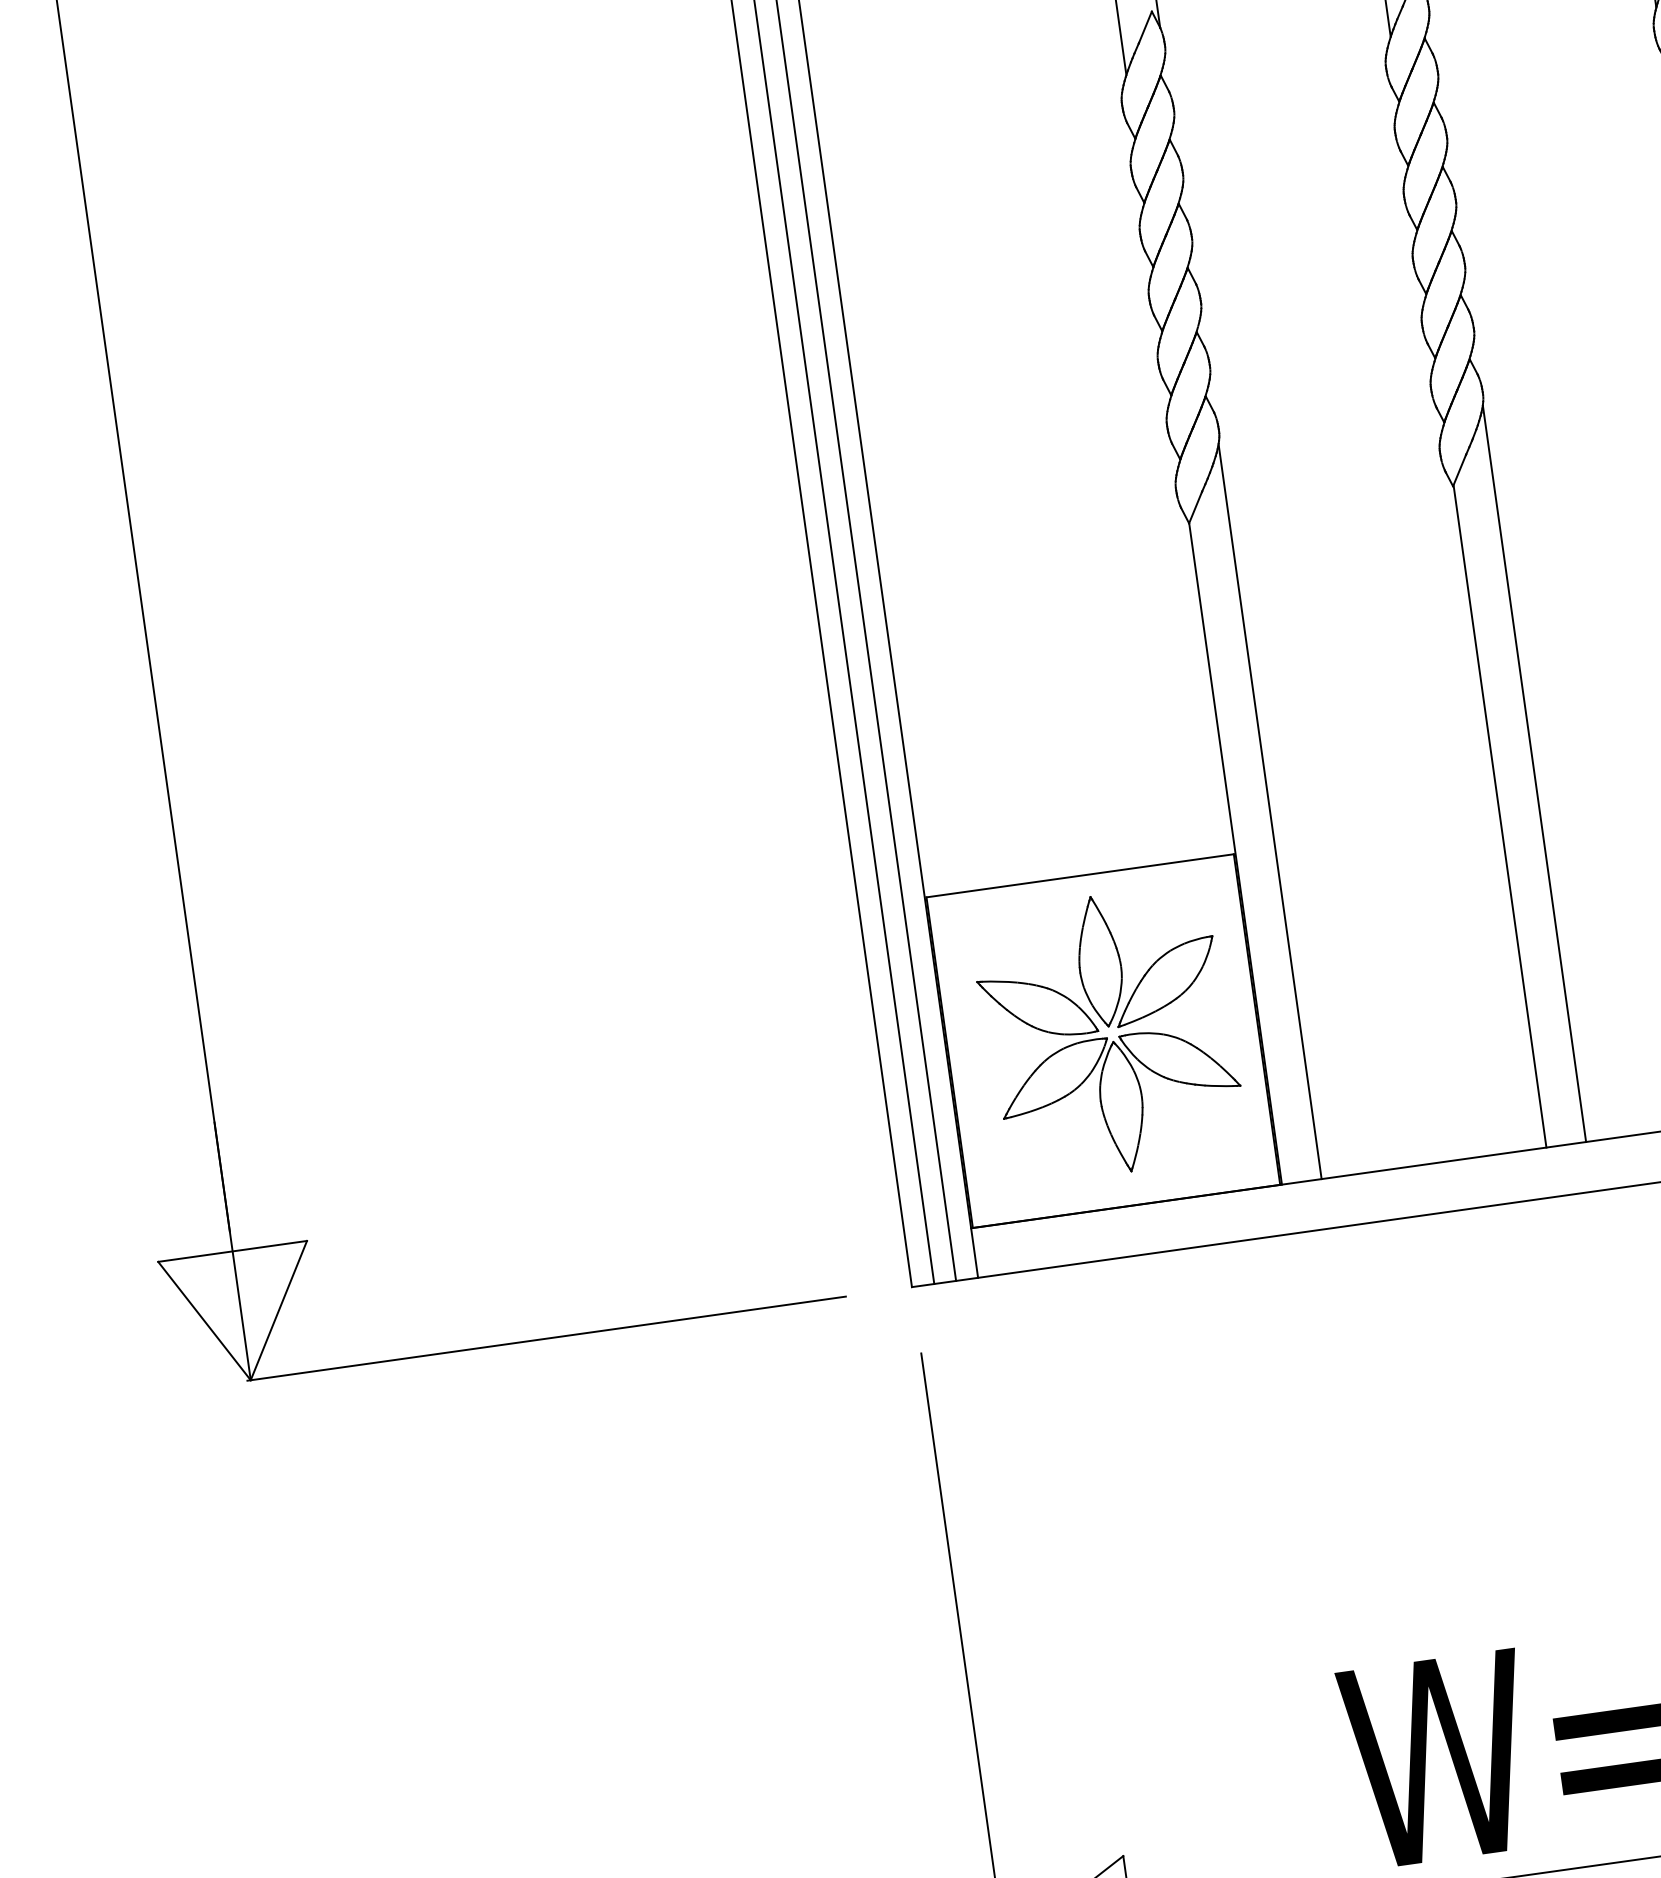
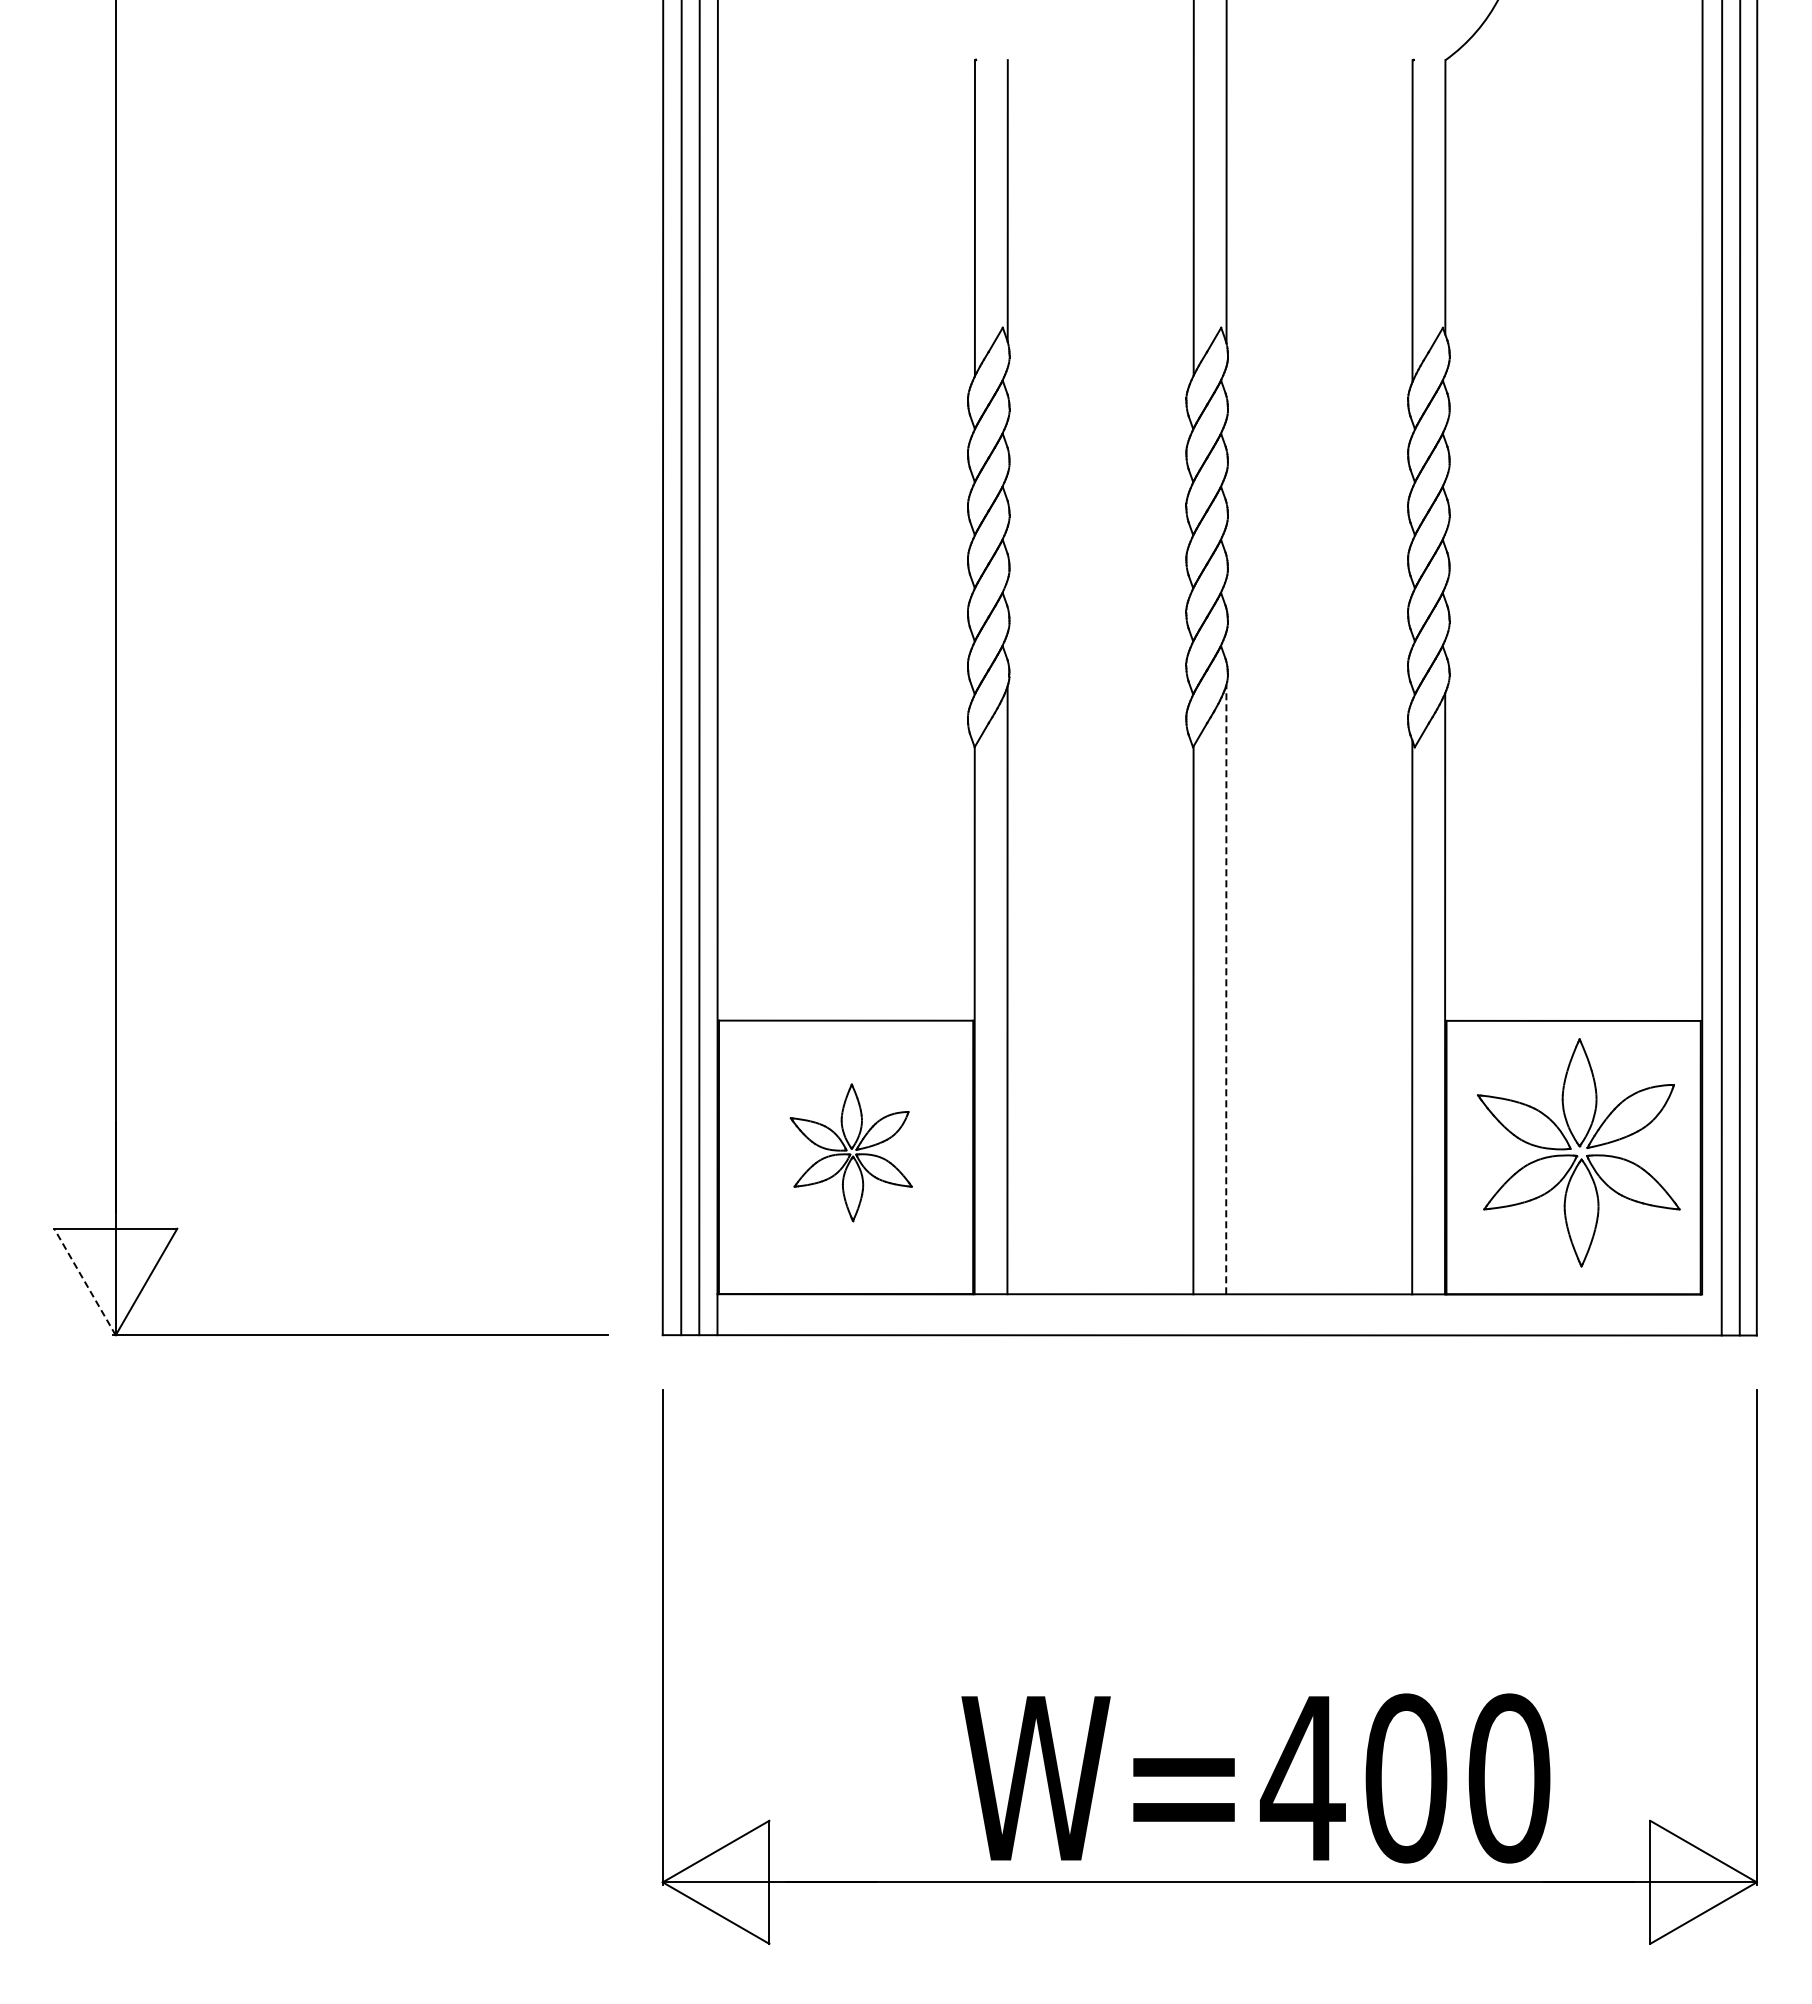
line: (1534, 773) -> (1226, 989), solid -> dashed
part: (1109, 1034) -> (851, 1152), size x0.6
line: (203, 1321) -> (84, 1282), solid -> dashed

